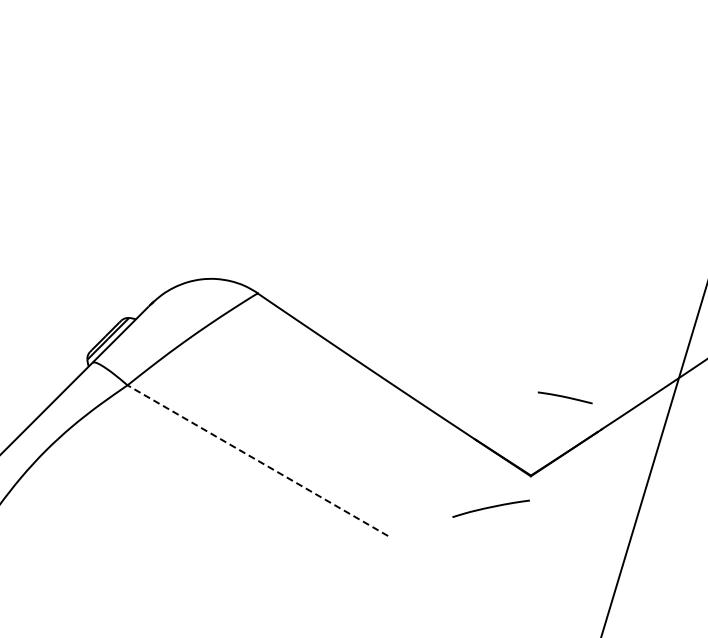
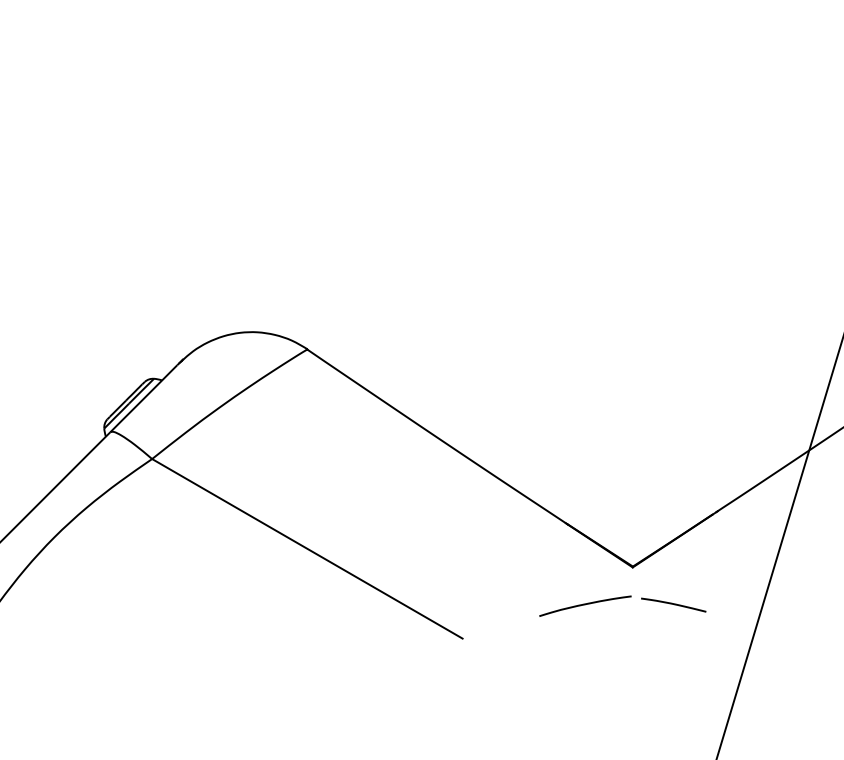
line: (564, 397) -> (672, 604), moved
line: (257, 460) -> (307, 548), dashed -> solid

